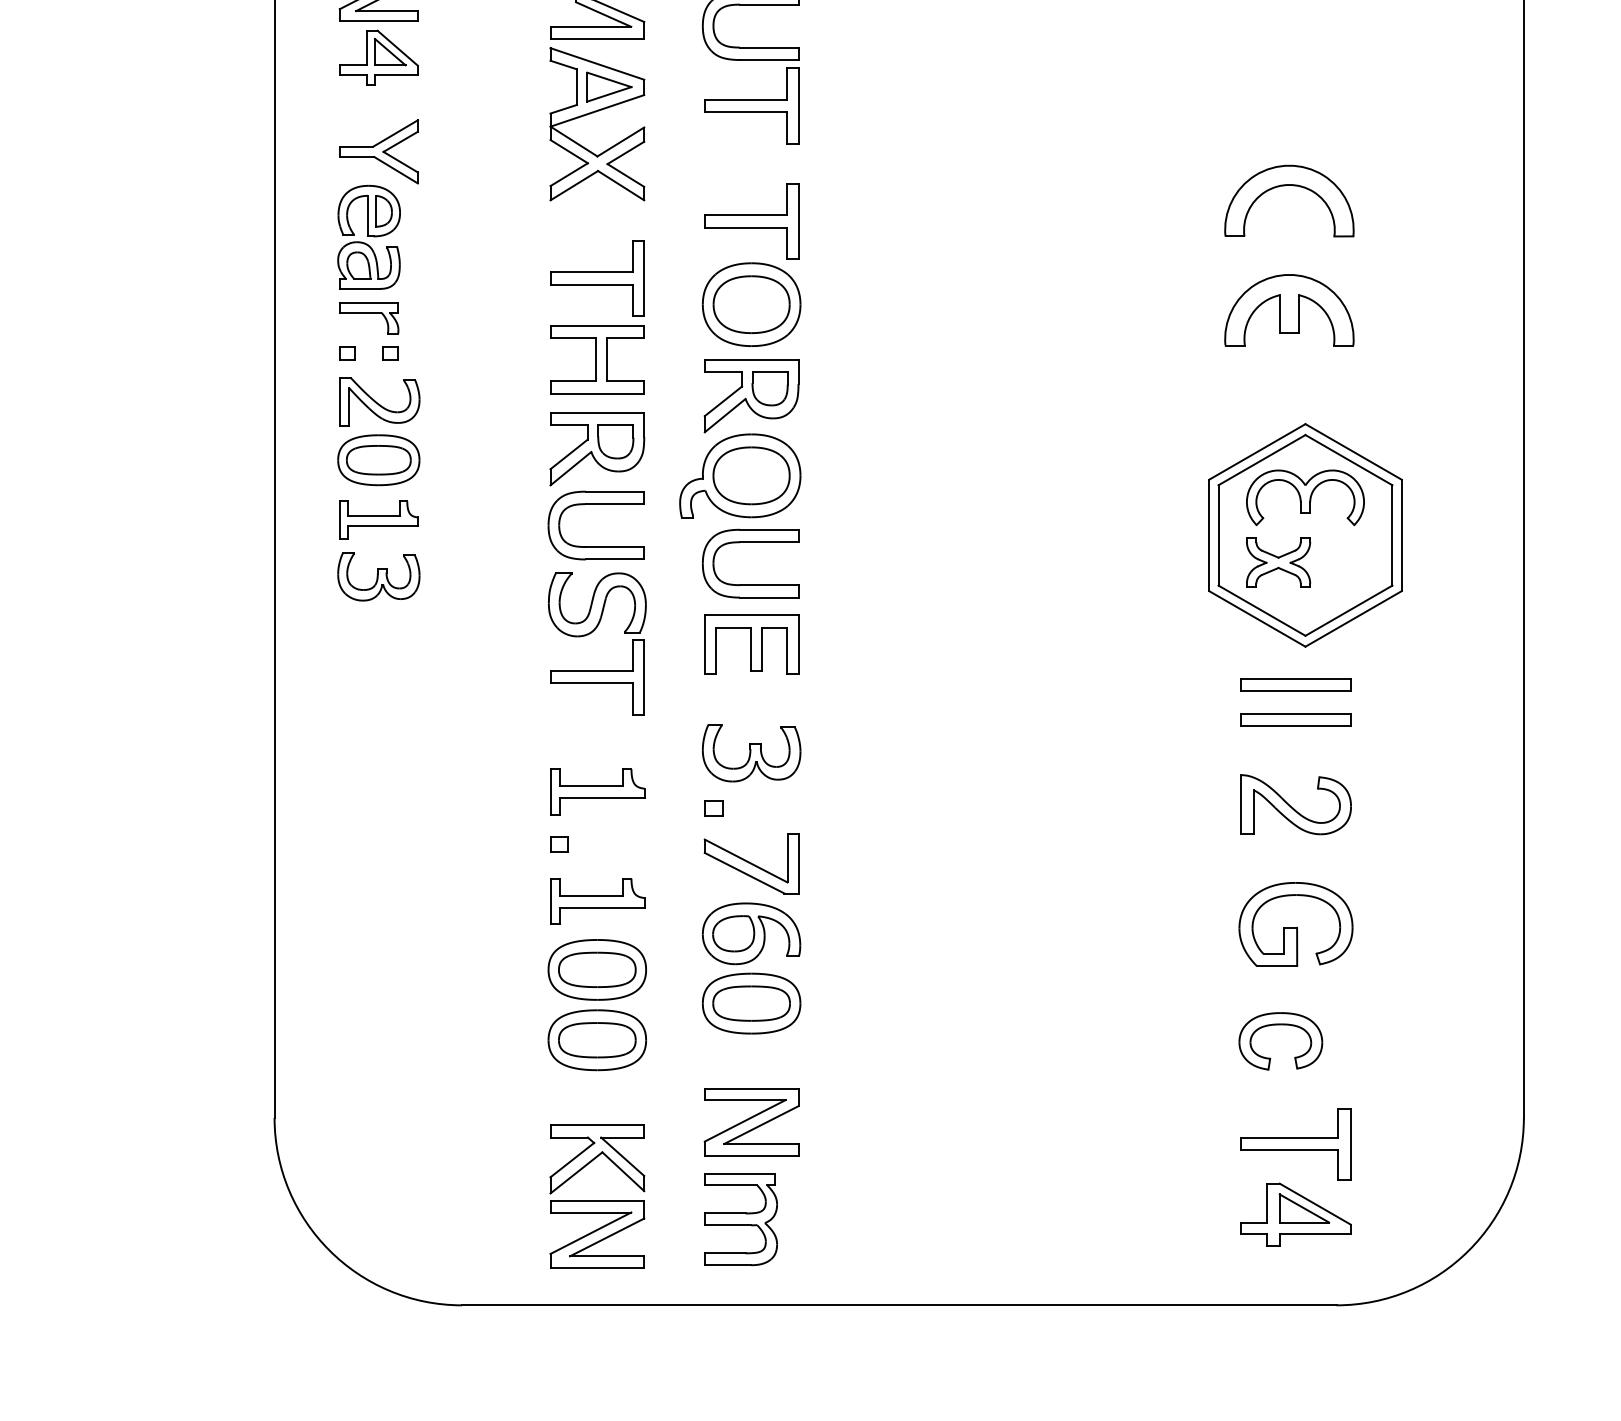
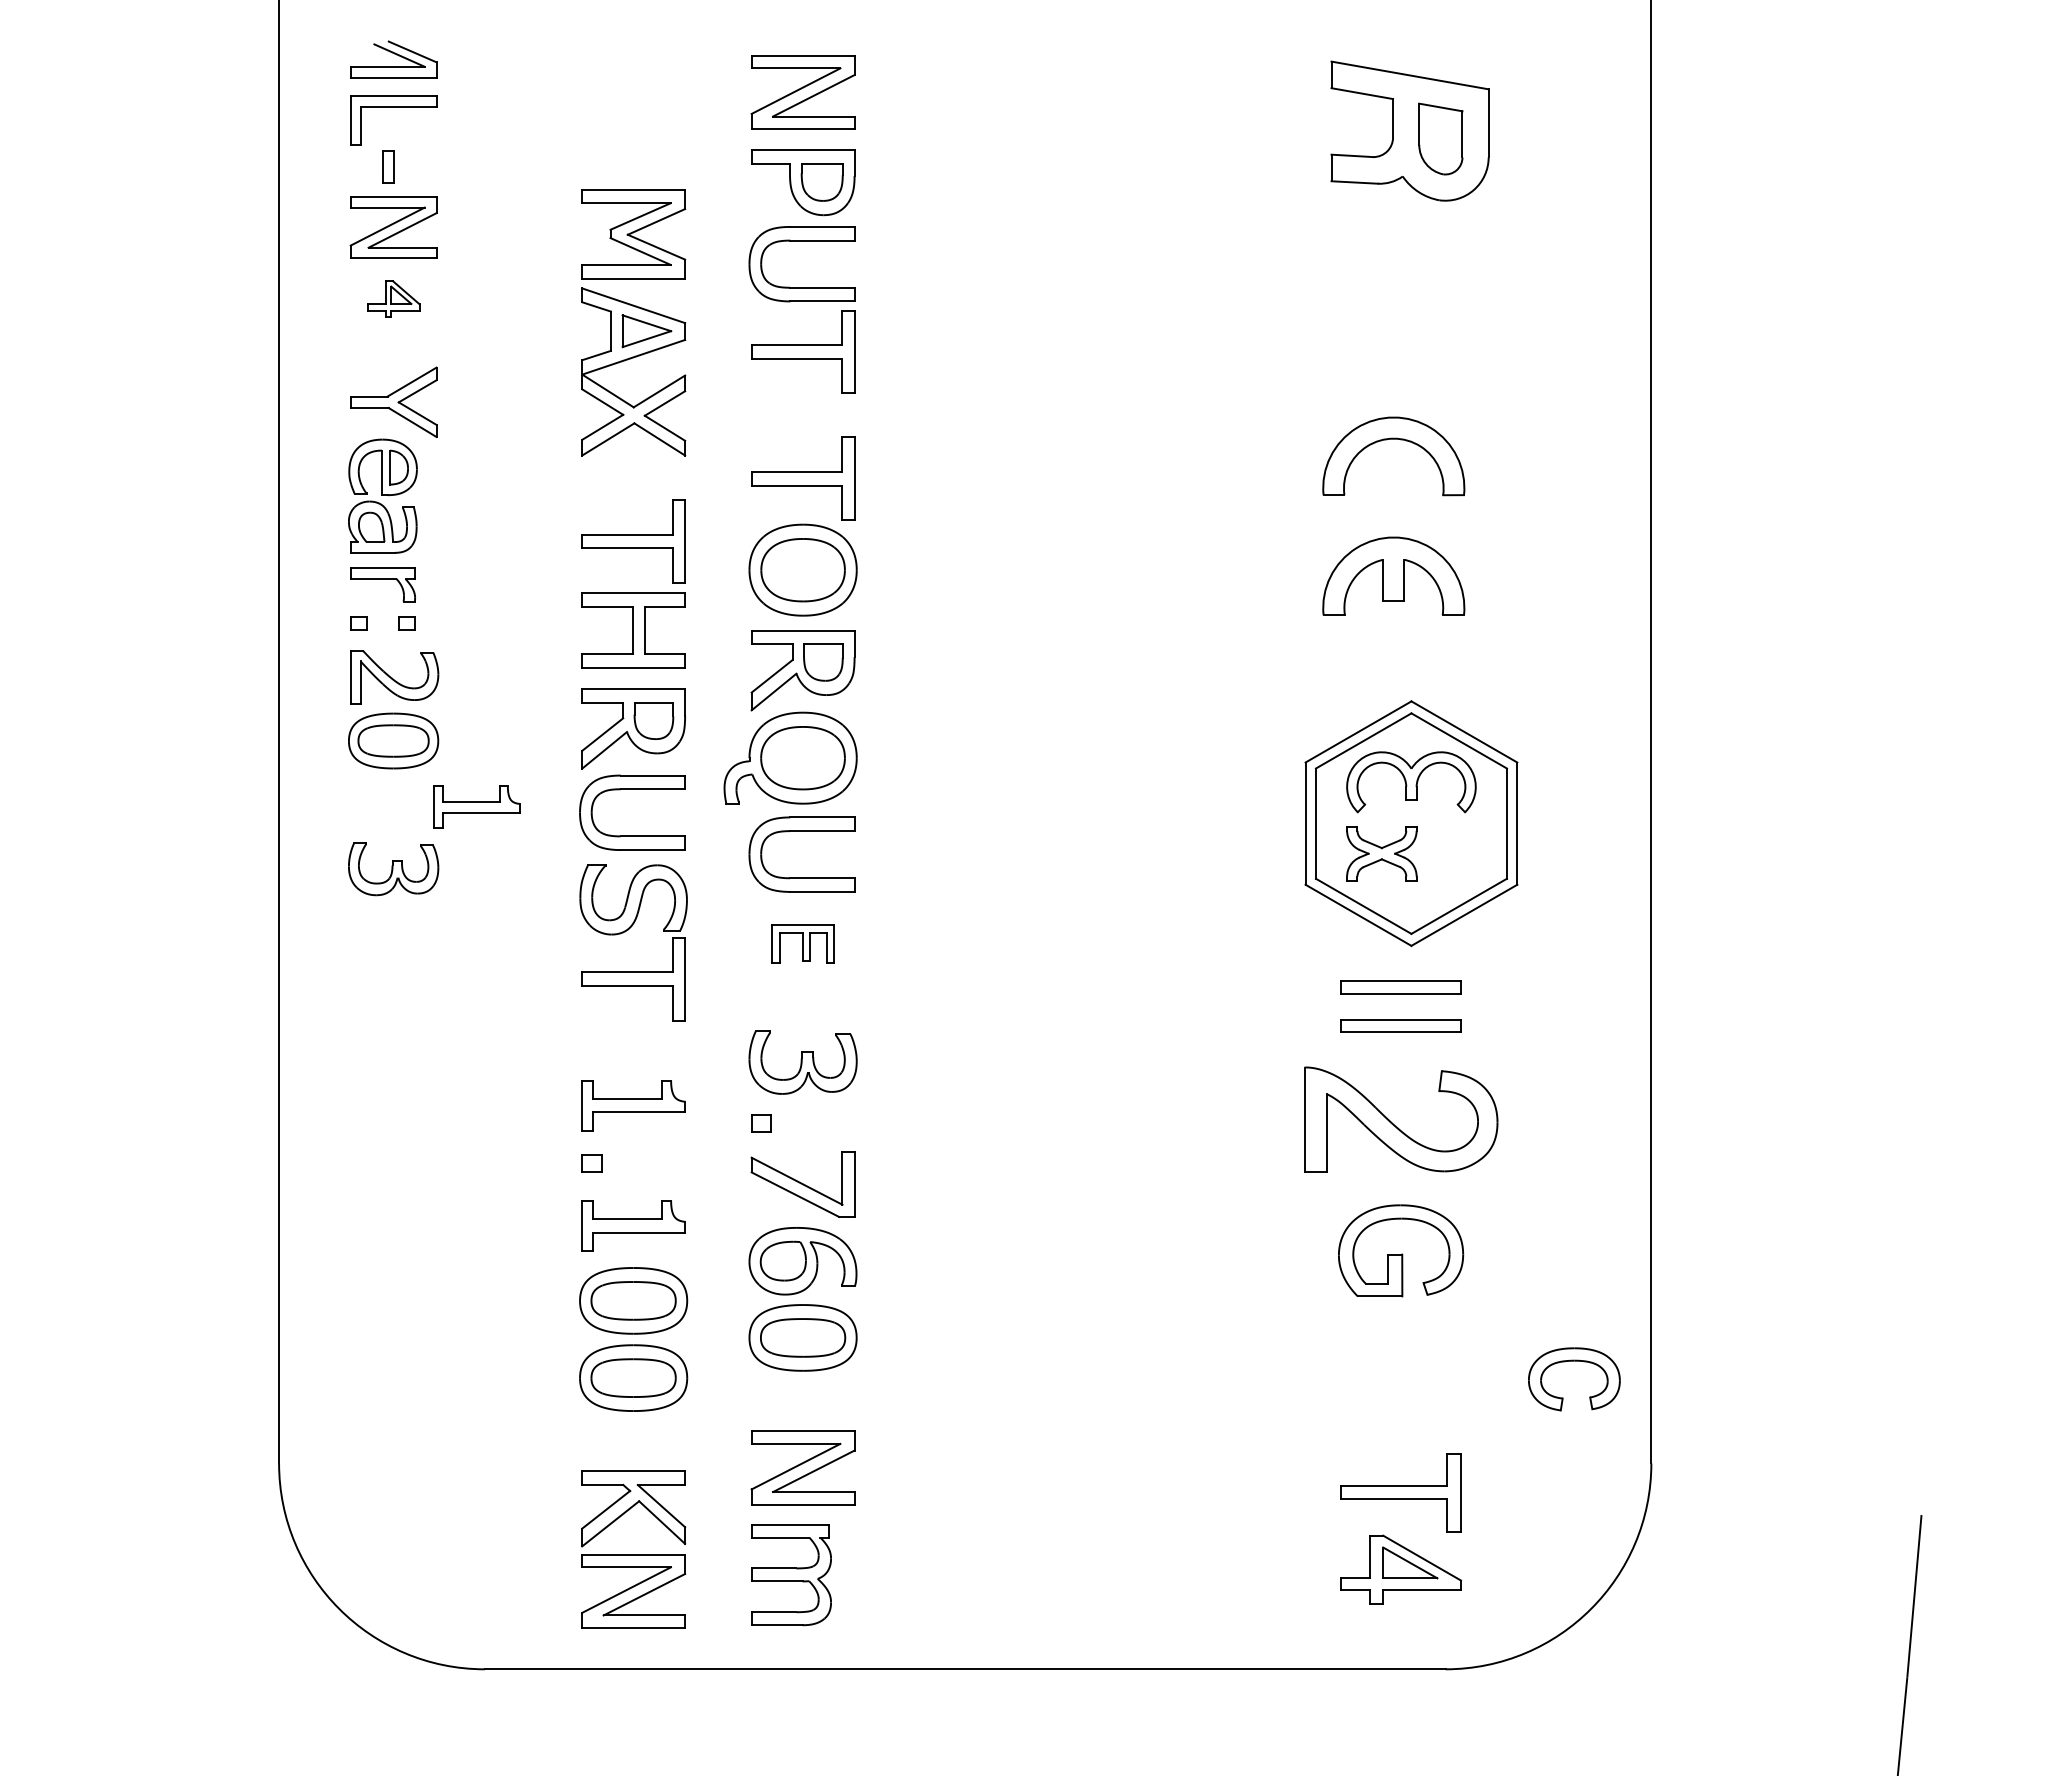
part: (378, 57) -> (393, 298), size x0.6
part: (378, 519) -> (476, 806), moved
part: (752, 644) -> (803, 943), size x0.6
part: (1296, 804) -> (1401, 1119), size x1.6
part: (1280, 1025) -> (1574, 1361), moved

